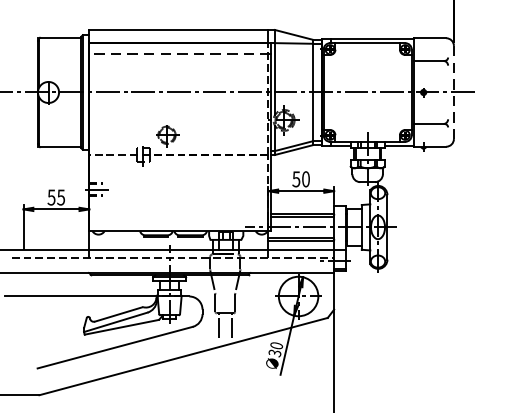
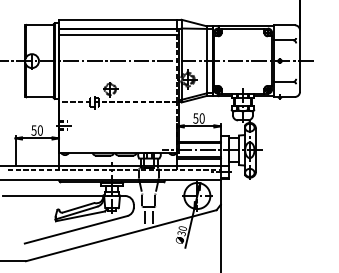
line: (179, 53) -> (118, 35), dashed -> solid
line: (454, 93) -> (300, 61), dashed -> solid
text: (59, 197) -> (39, 130), 55 -> 50

